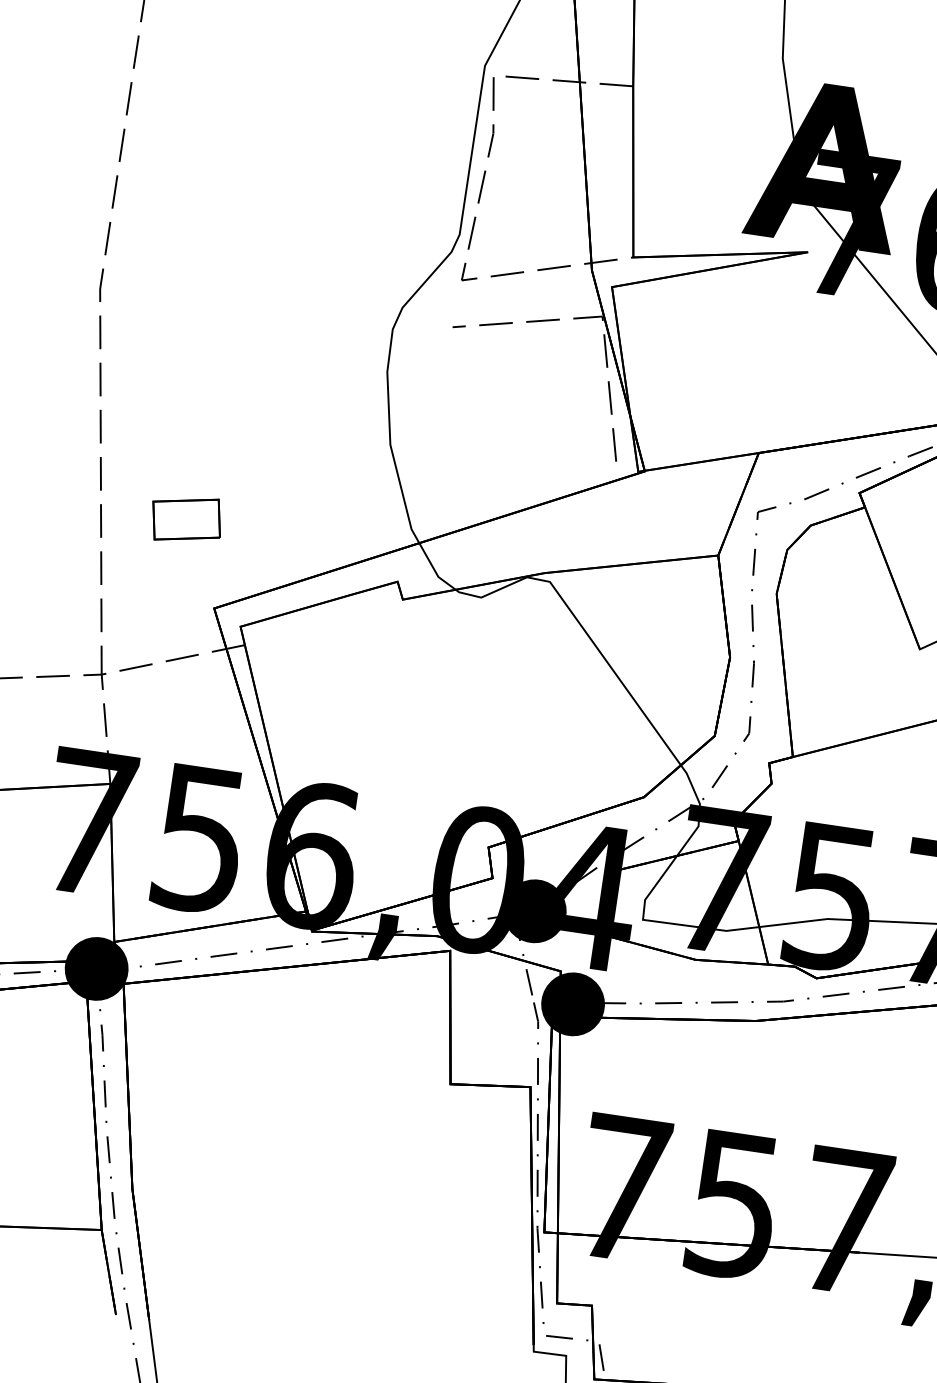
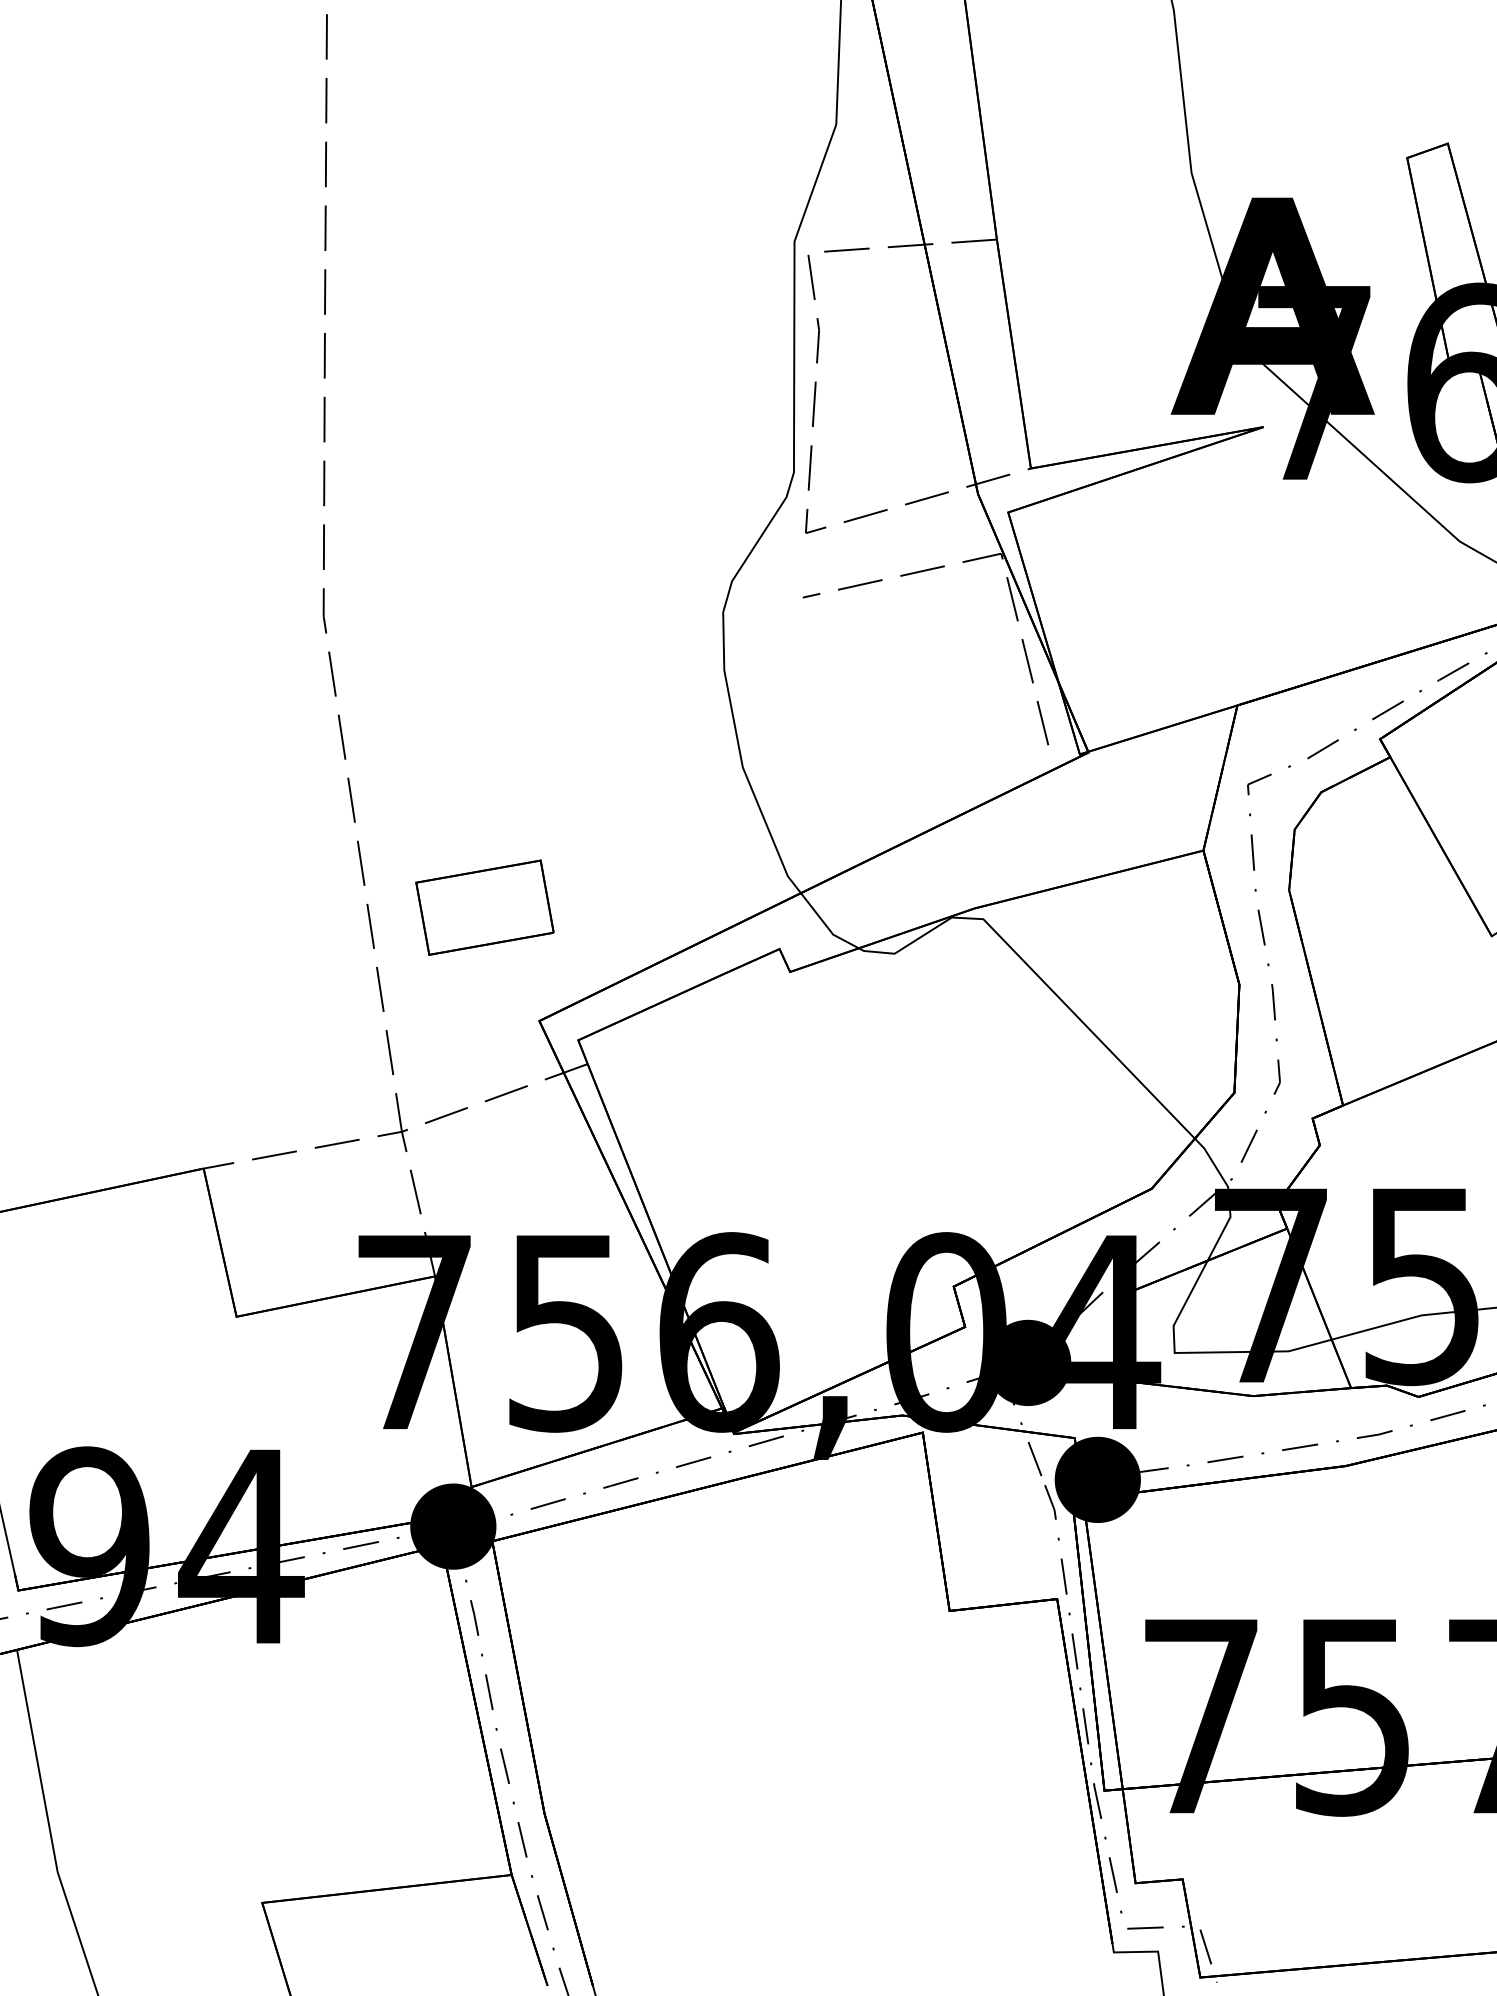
part: (186, 519) -> (484, 907), size x1.43

